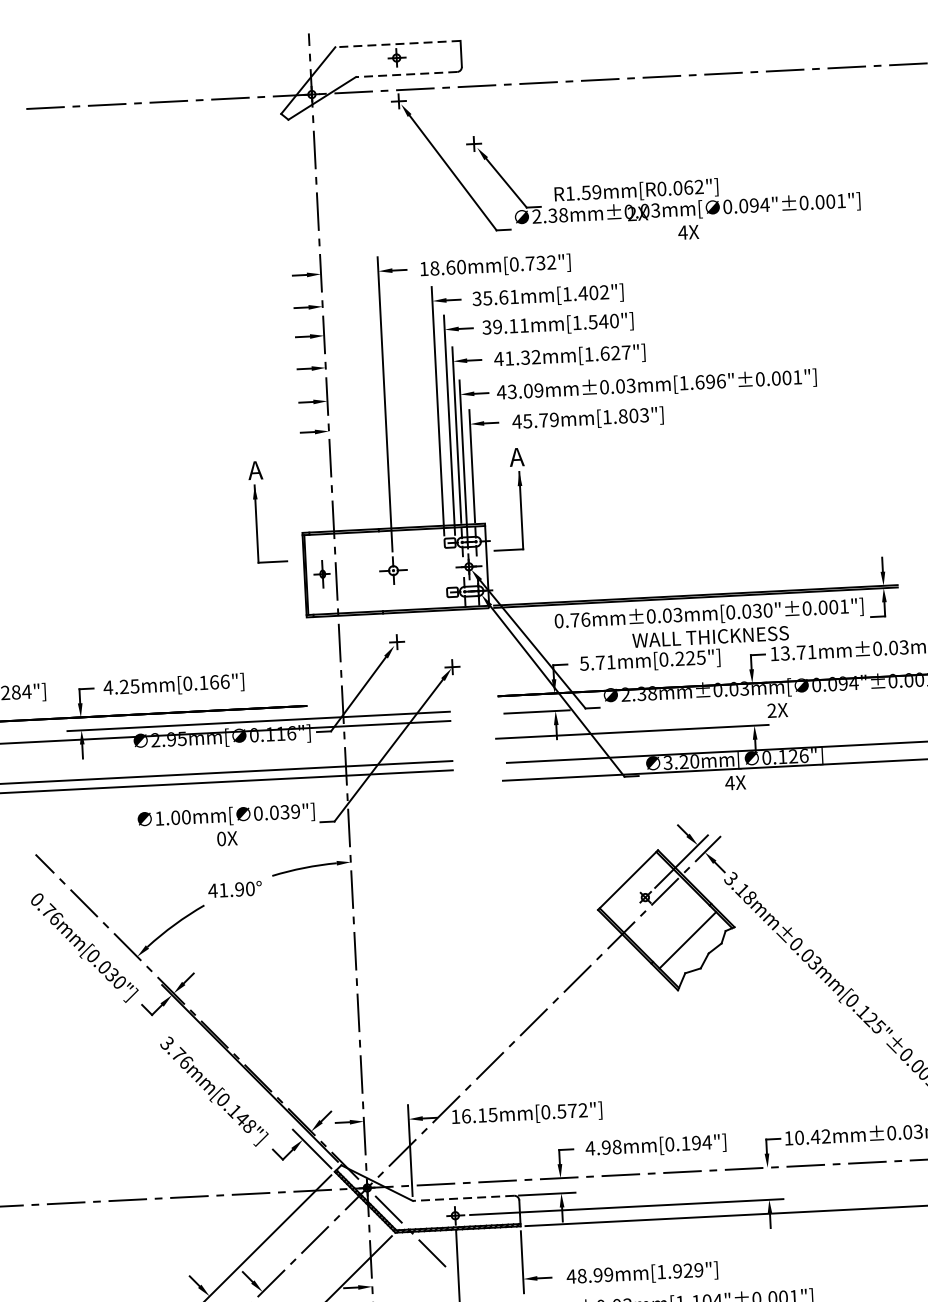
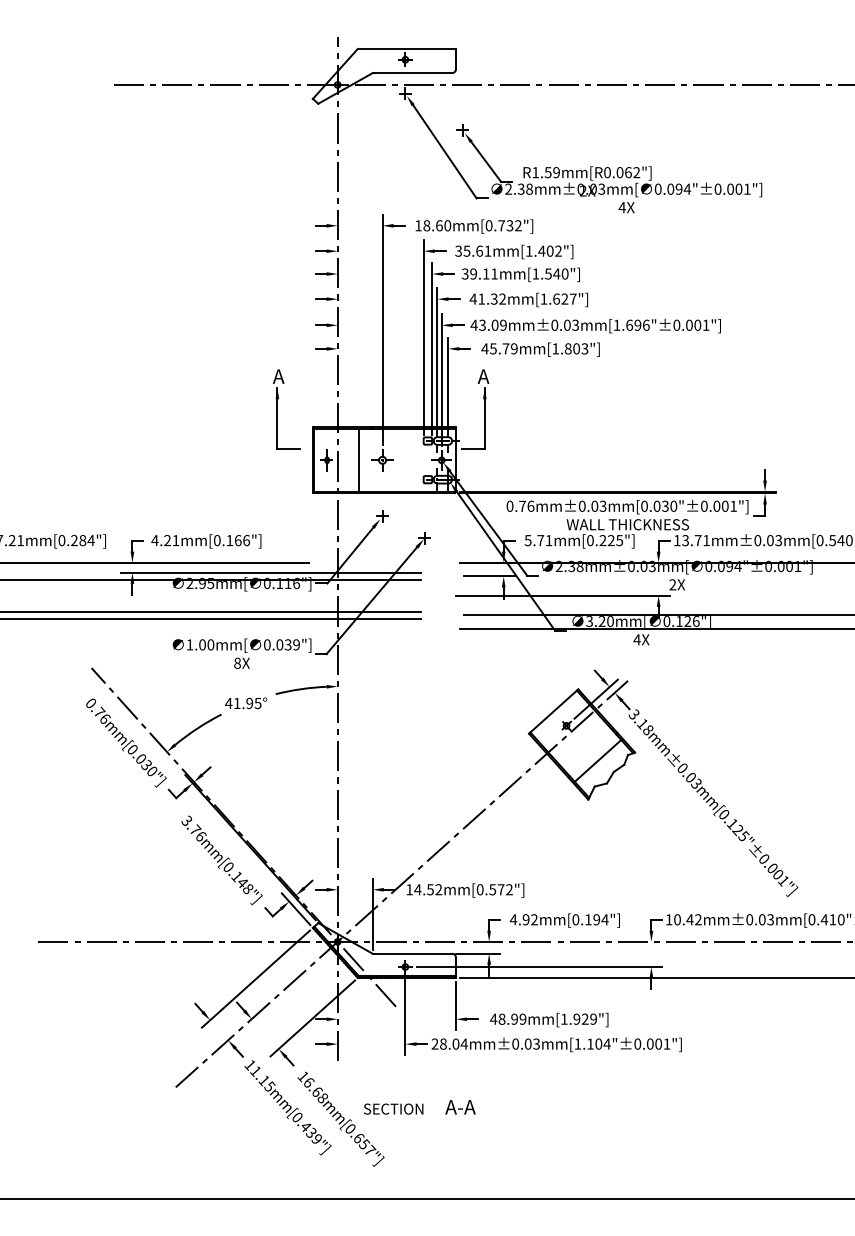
line: (397, 43) -> (406, 48), dashed -> solid
line: (406, 75) -> (412, 73), dashed -> solid
line: (362, 572) -> (358, 460), added
text: (134, 686) -> (175, 540), 4.25mm[0.166"] -> 4.21mm[0.166"]
text: (221, 839) -> (237, 663), 0X -> 8X
text: (249, 887) -> (257, 702), 41.90° -> 41.95°
text: (479, 1115) -> (428, 889), 16.15mm[0.572"] -> 14.52mm[0.572"]
text: (617, 1146) -> (534, 919), 4.98mm[0.194"] -> 4.92mm[0.194"]
line: (463, 1198) -> (412, 953), dashed -> solid

